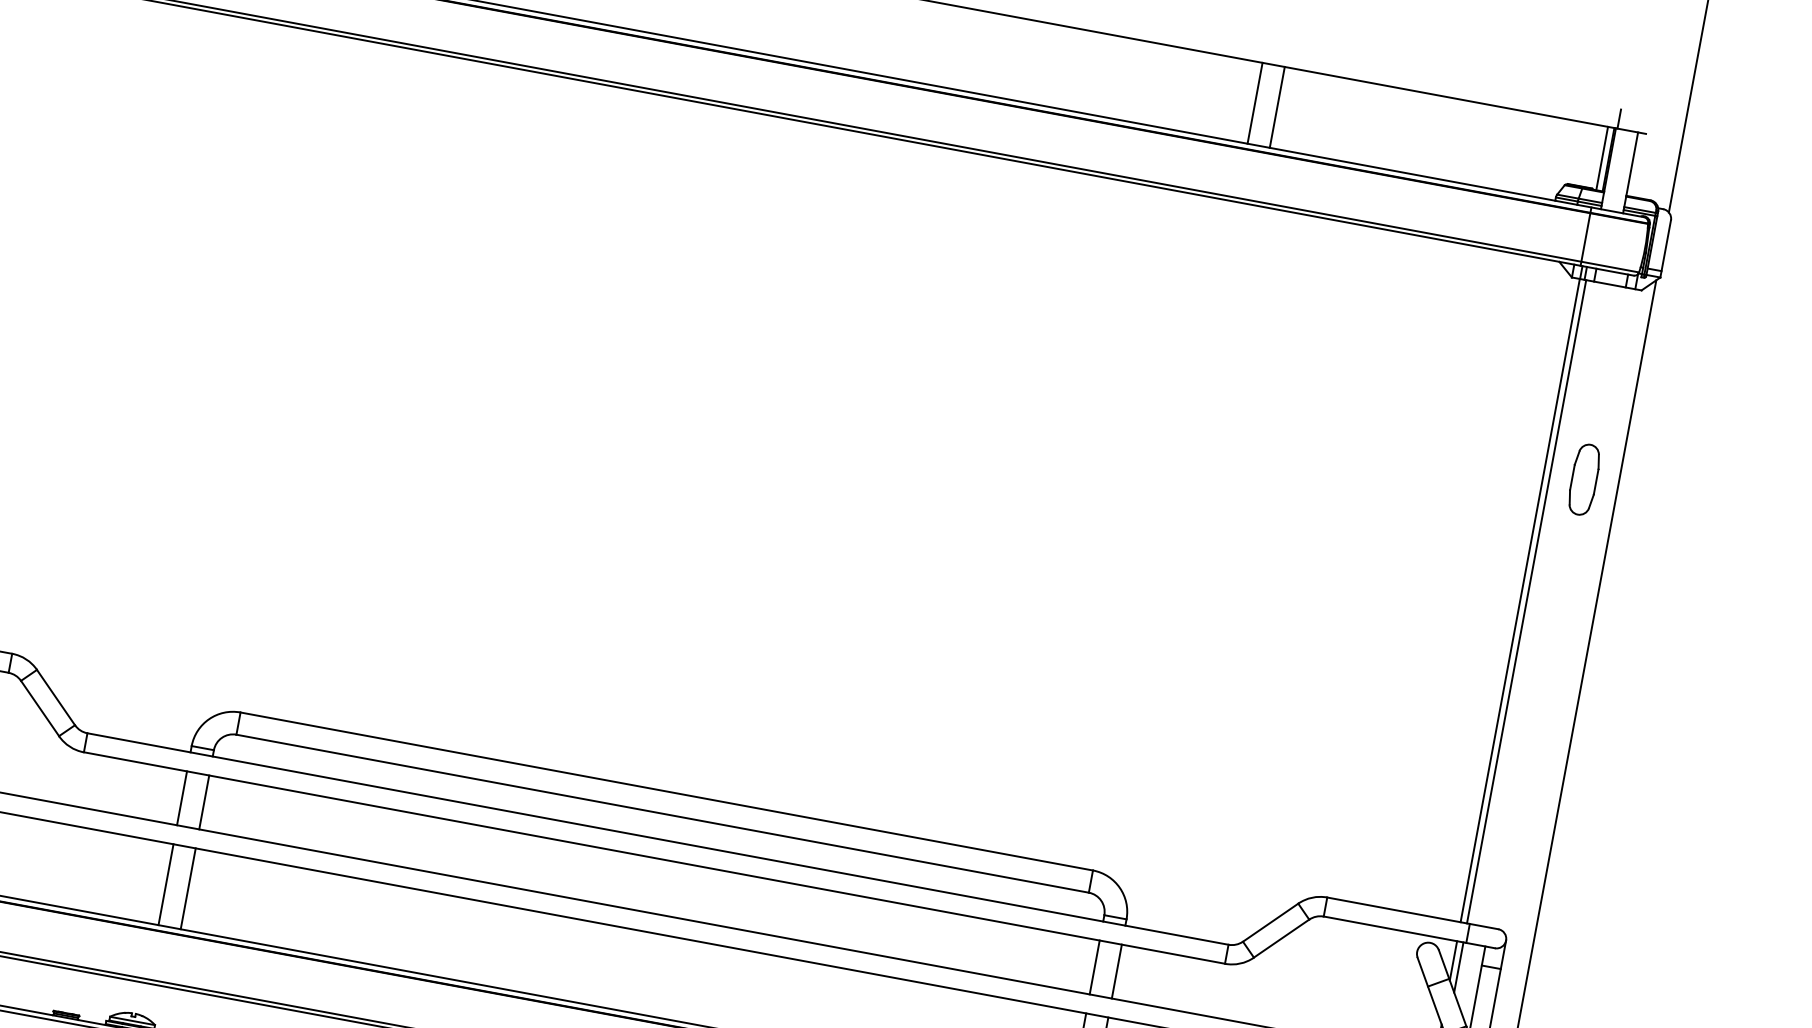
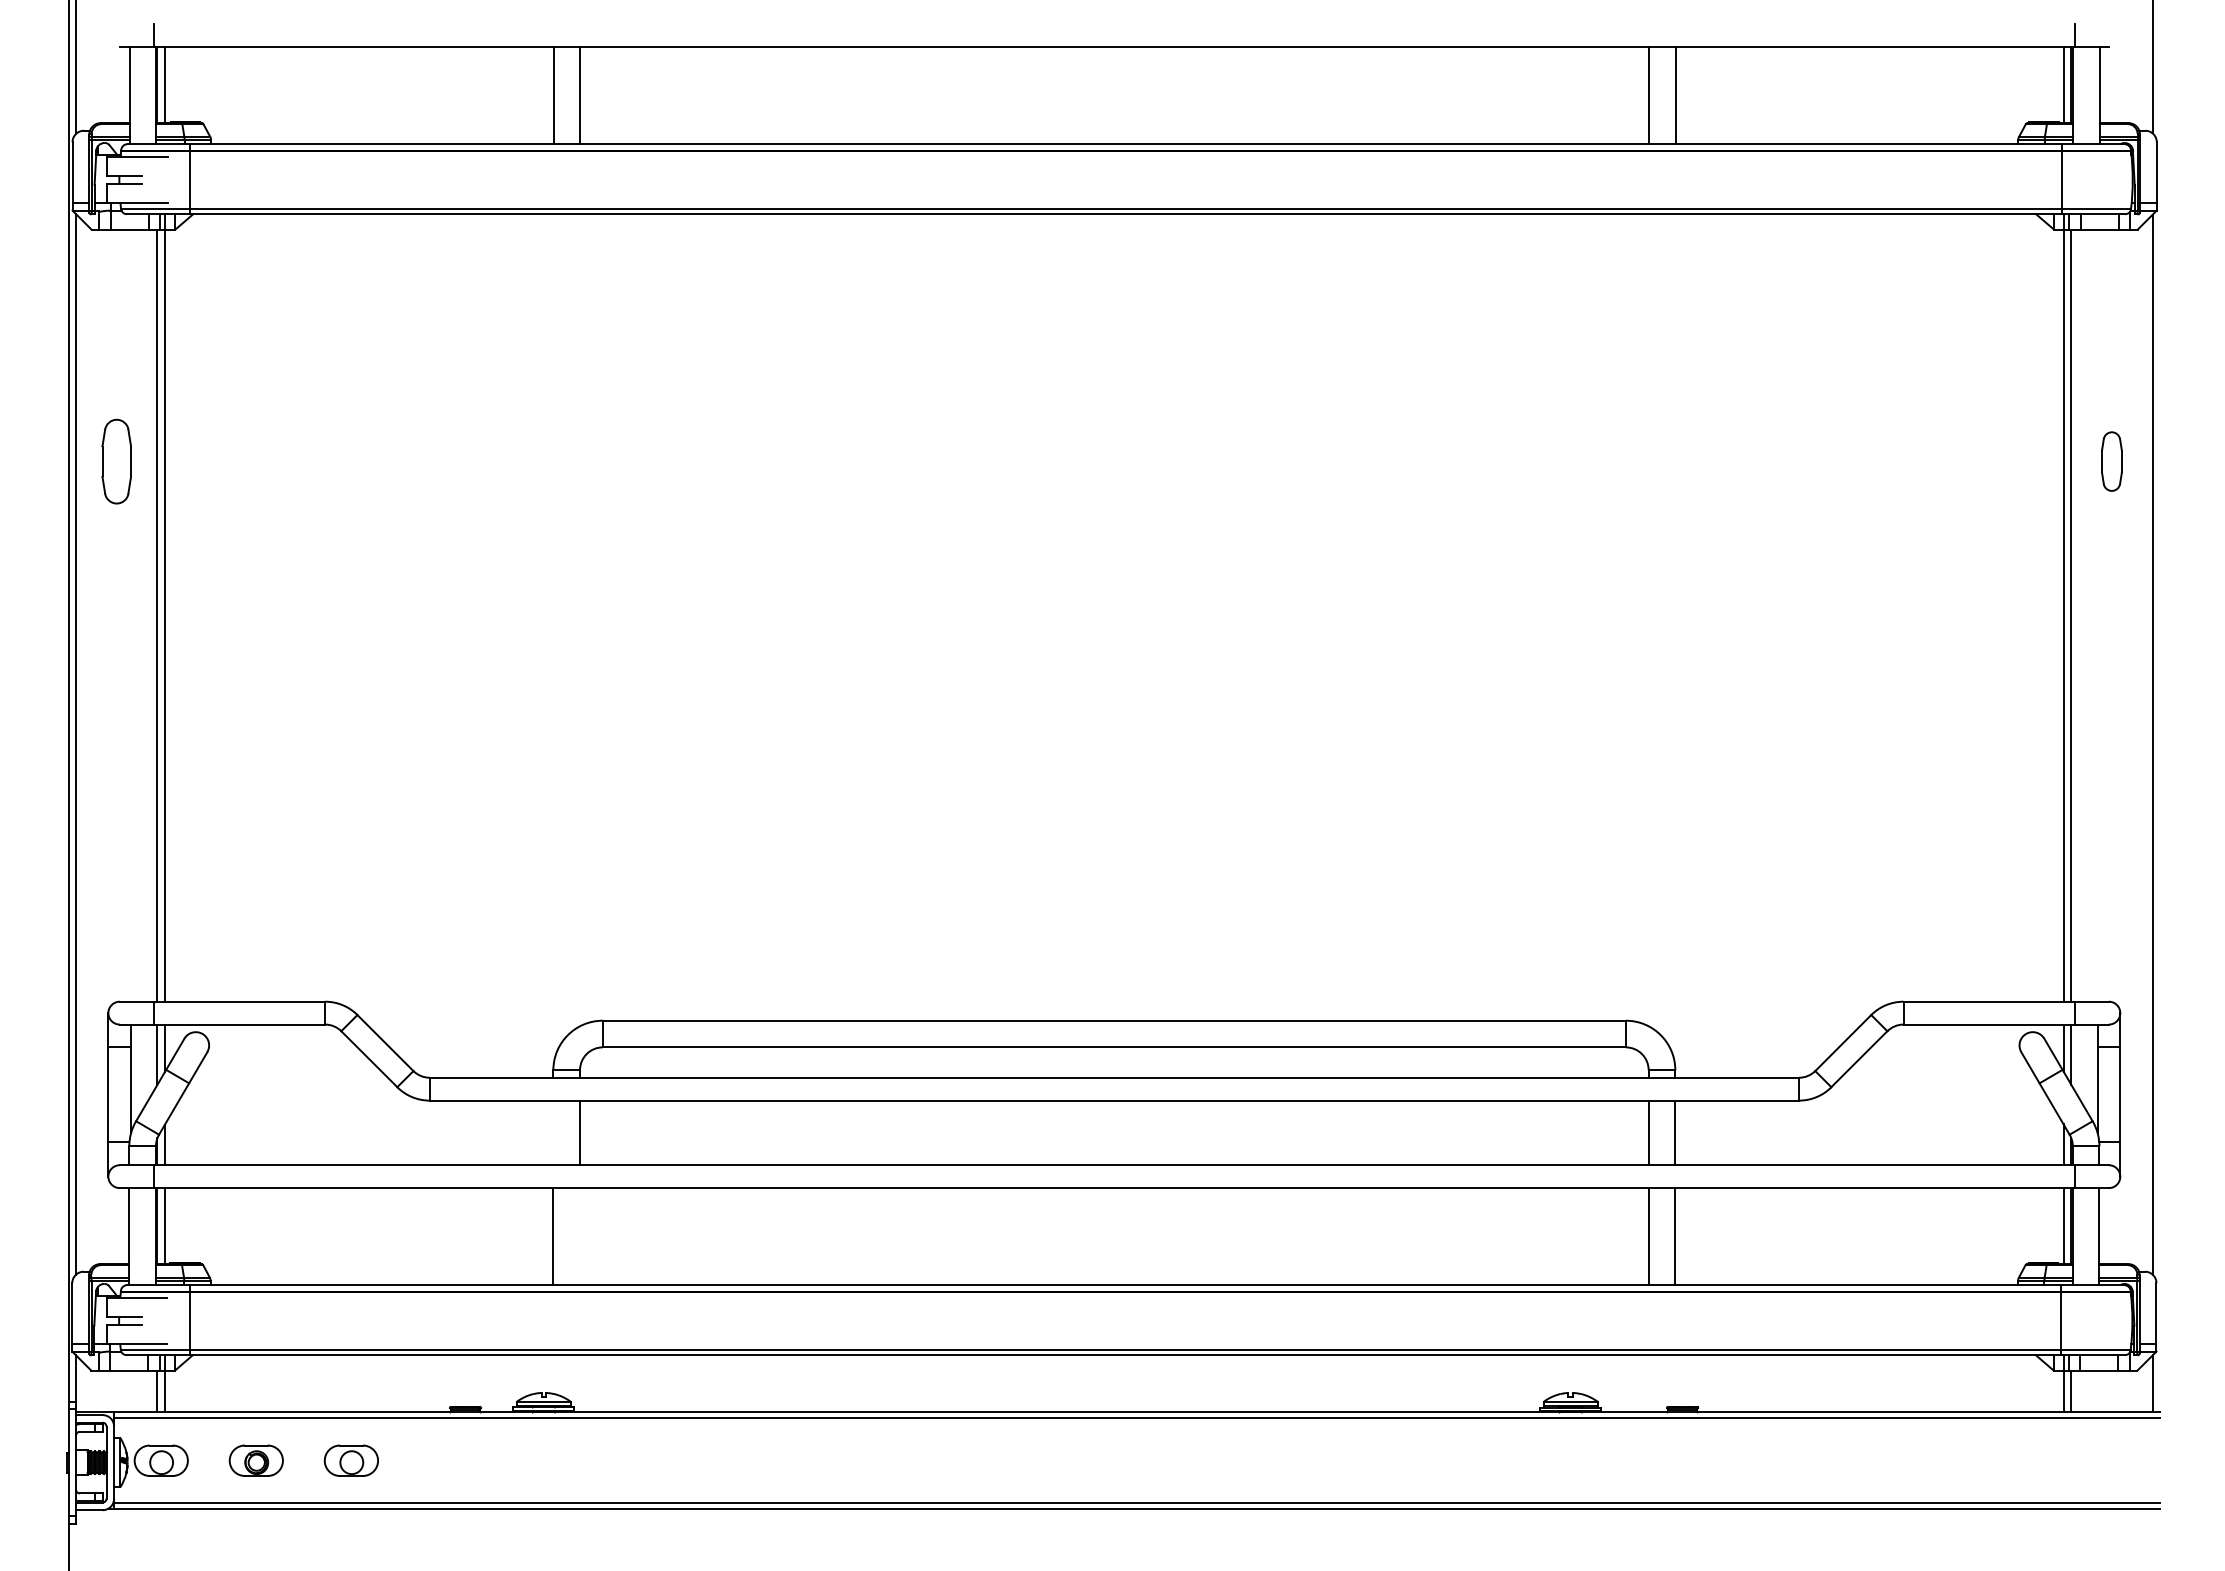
part: (1583, 479) -> (2111, 461), size x0.7
line: (182, 798) -> (553, 1132), removed
line: (188, 888) -> (580, 1236), removed

